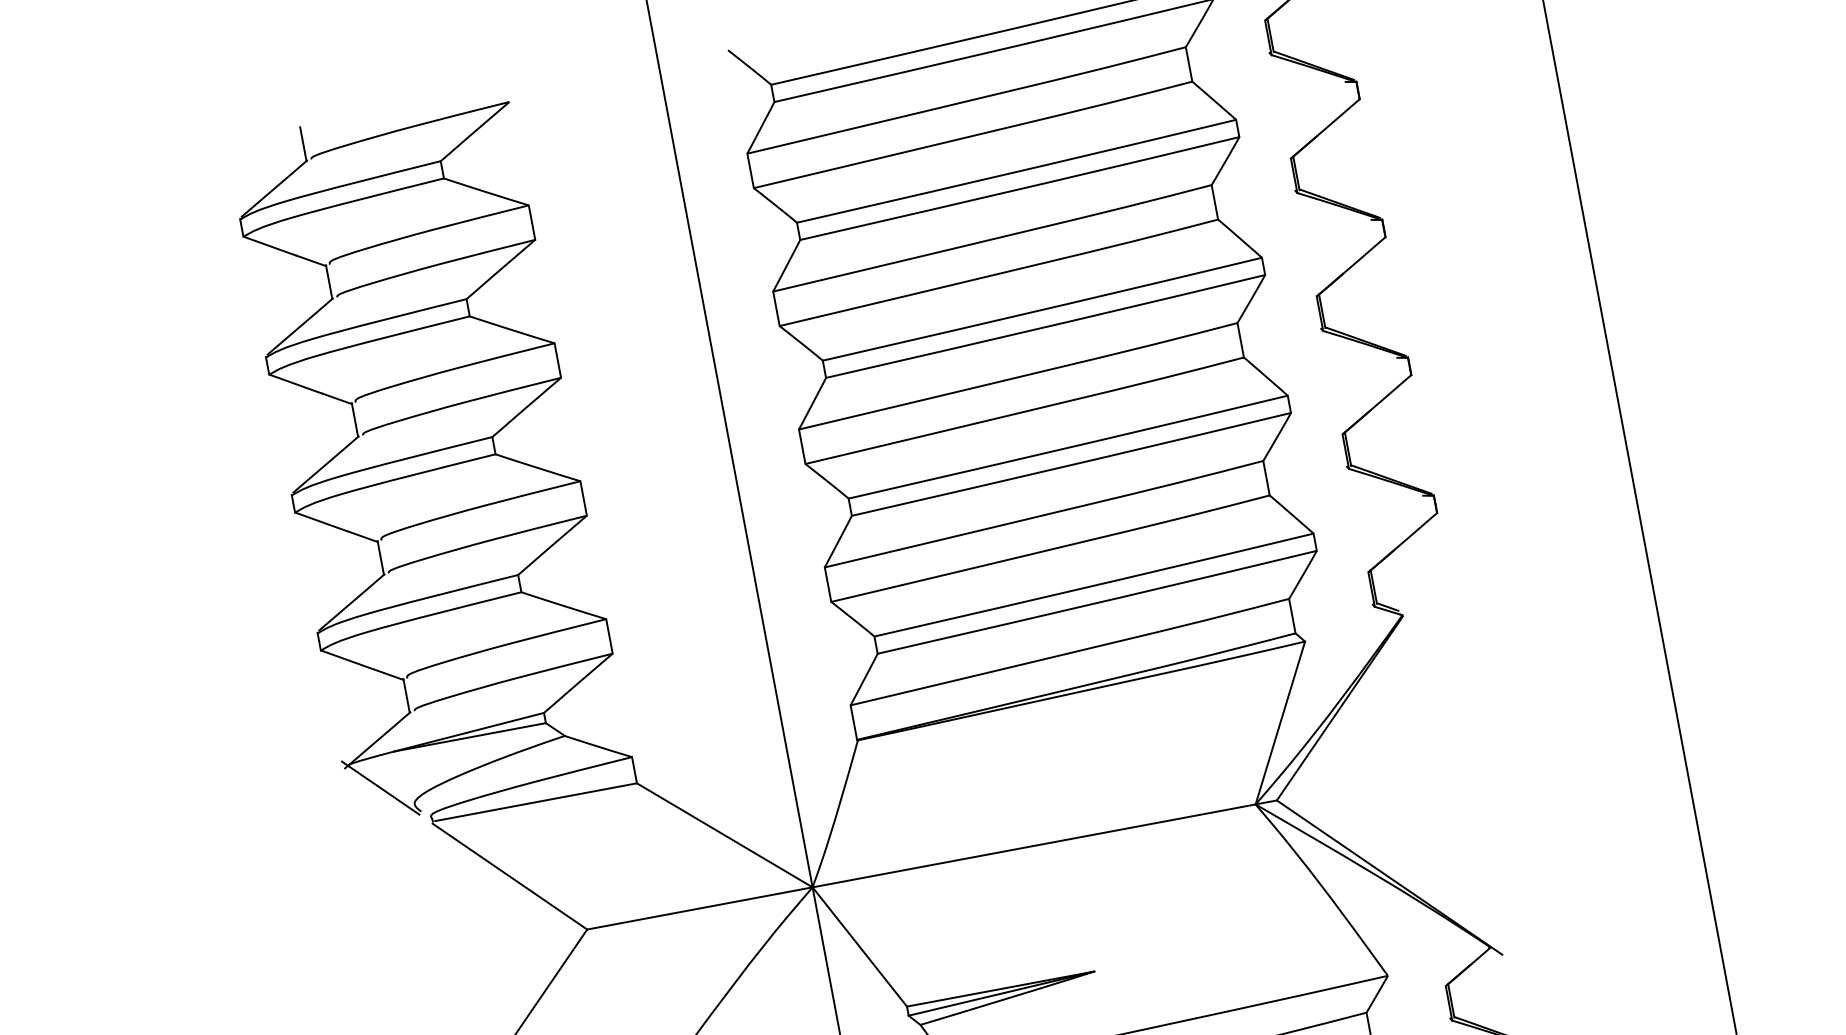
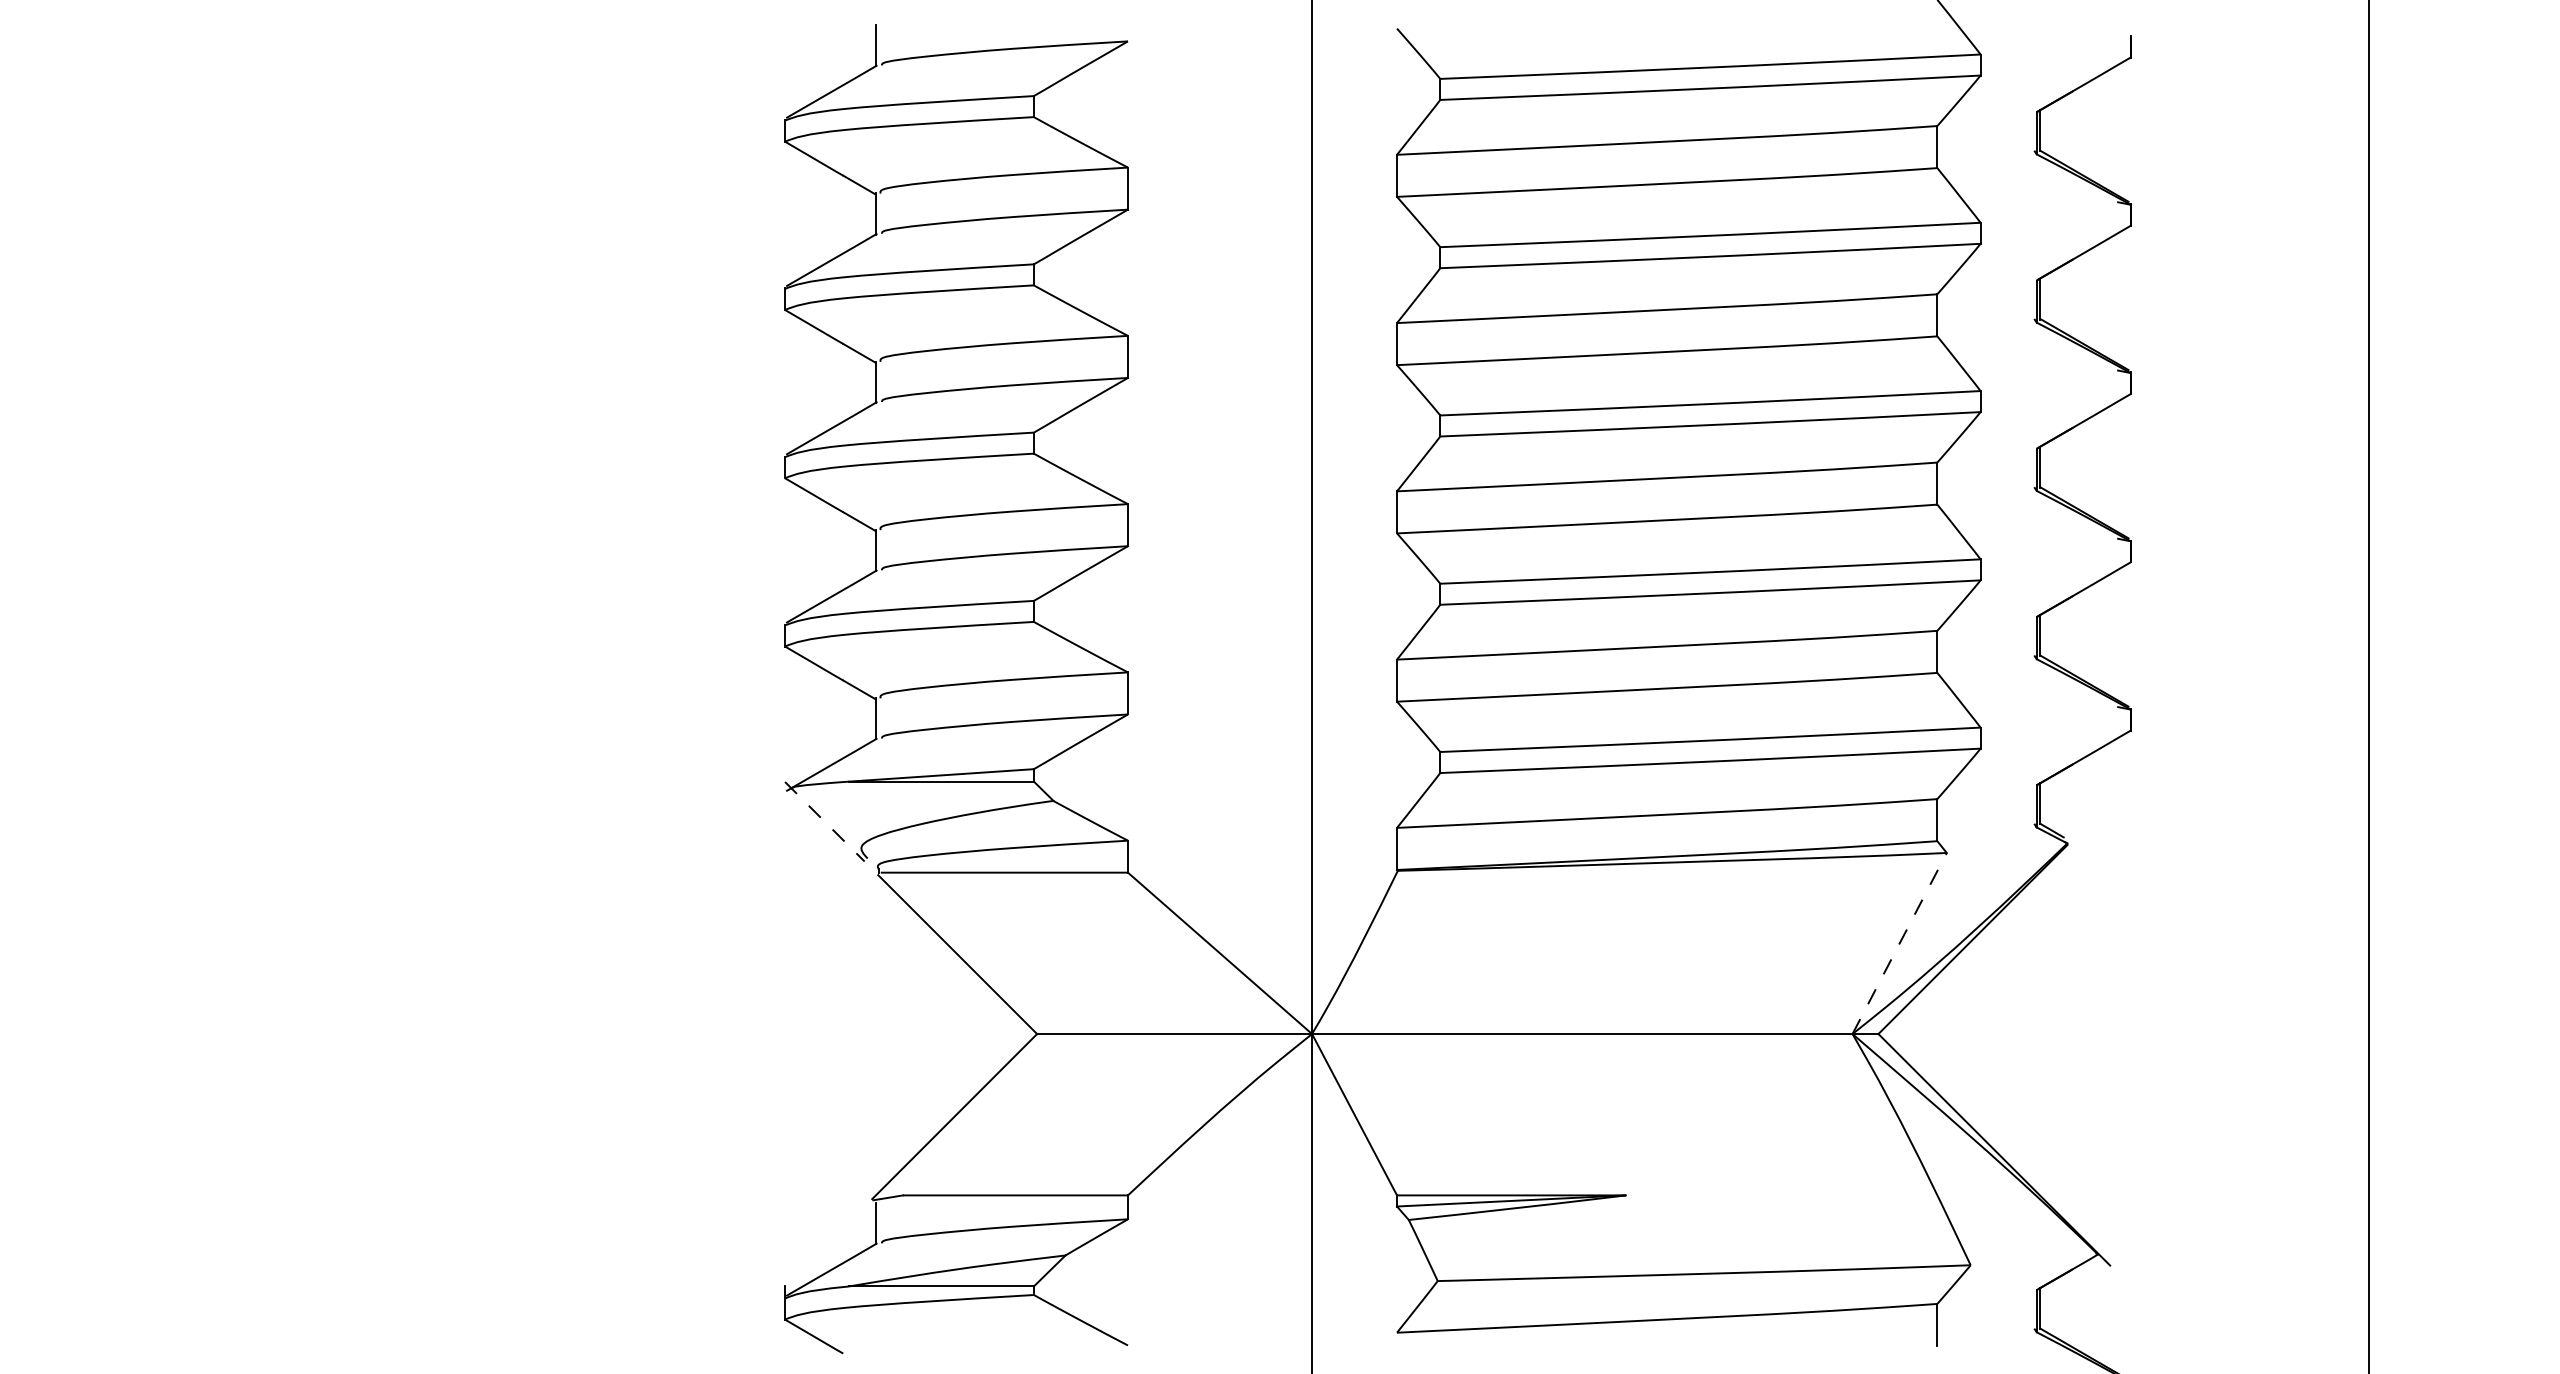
line: (1280, 723) -> (1899, 943), solid -> dashed
line: (381, 788) -> (825, 822), solid -> dashed

